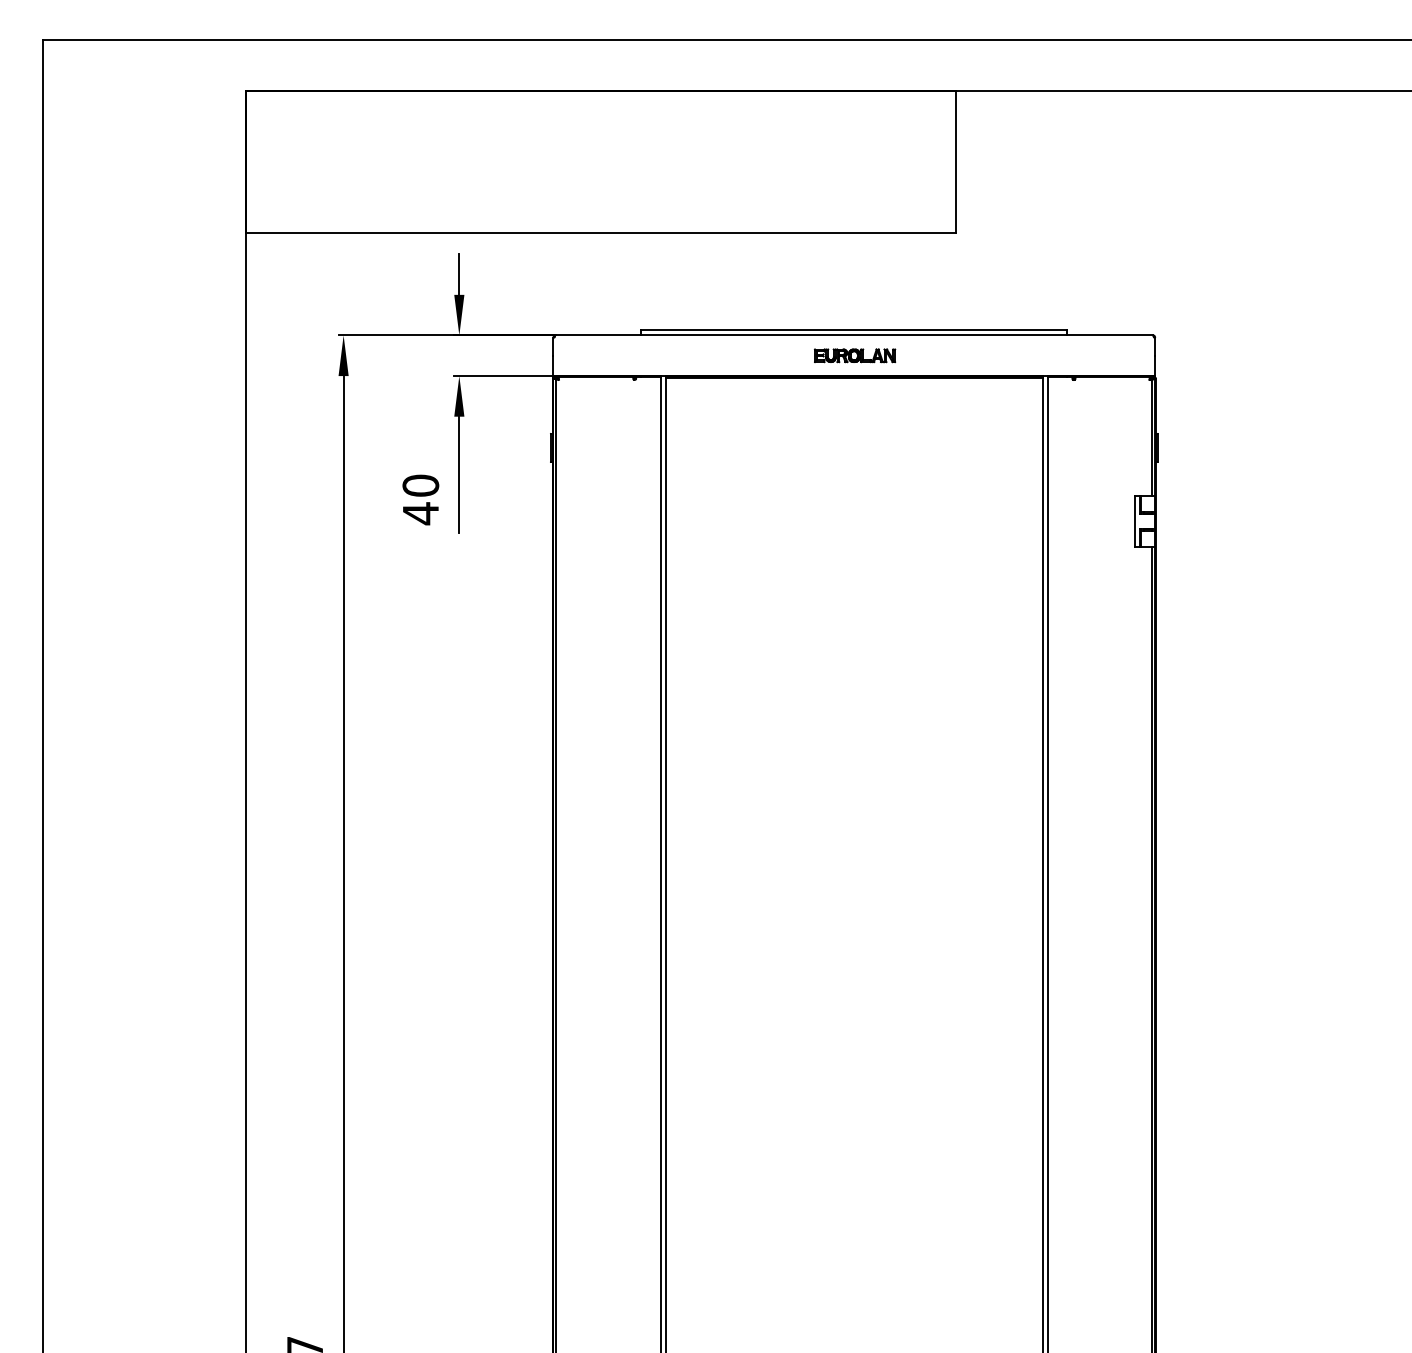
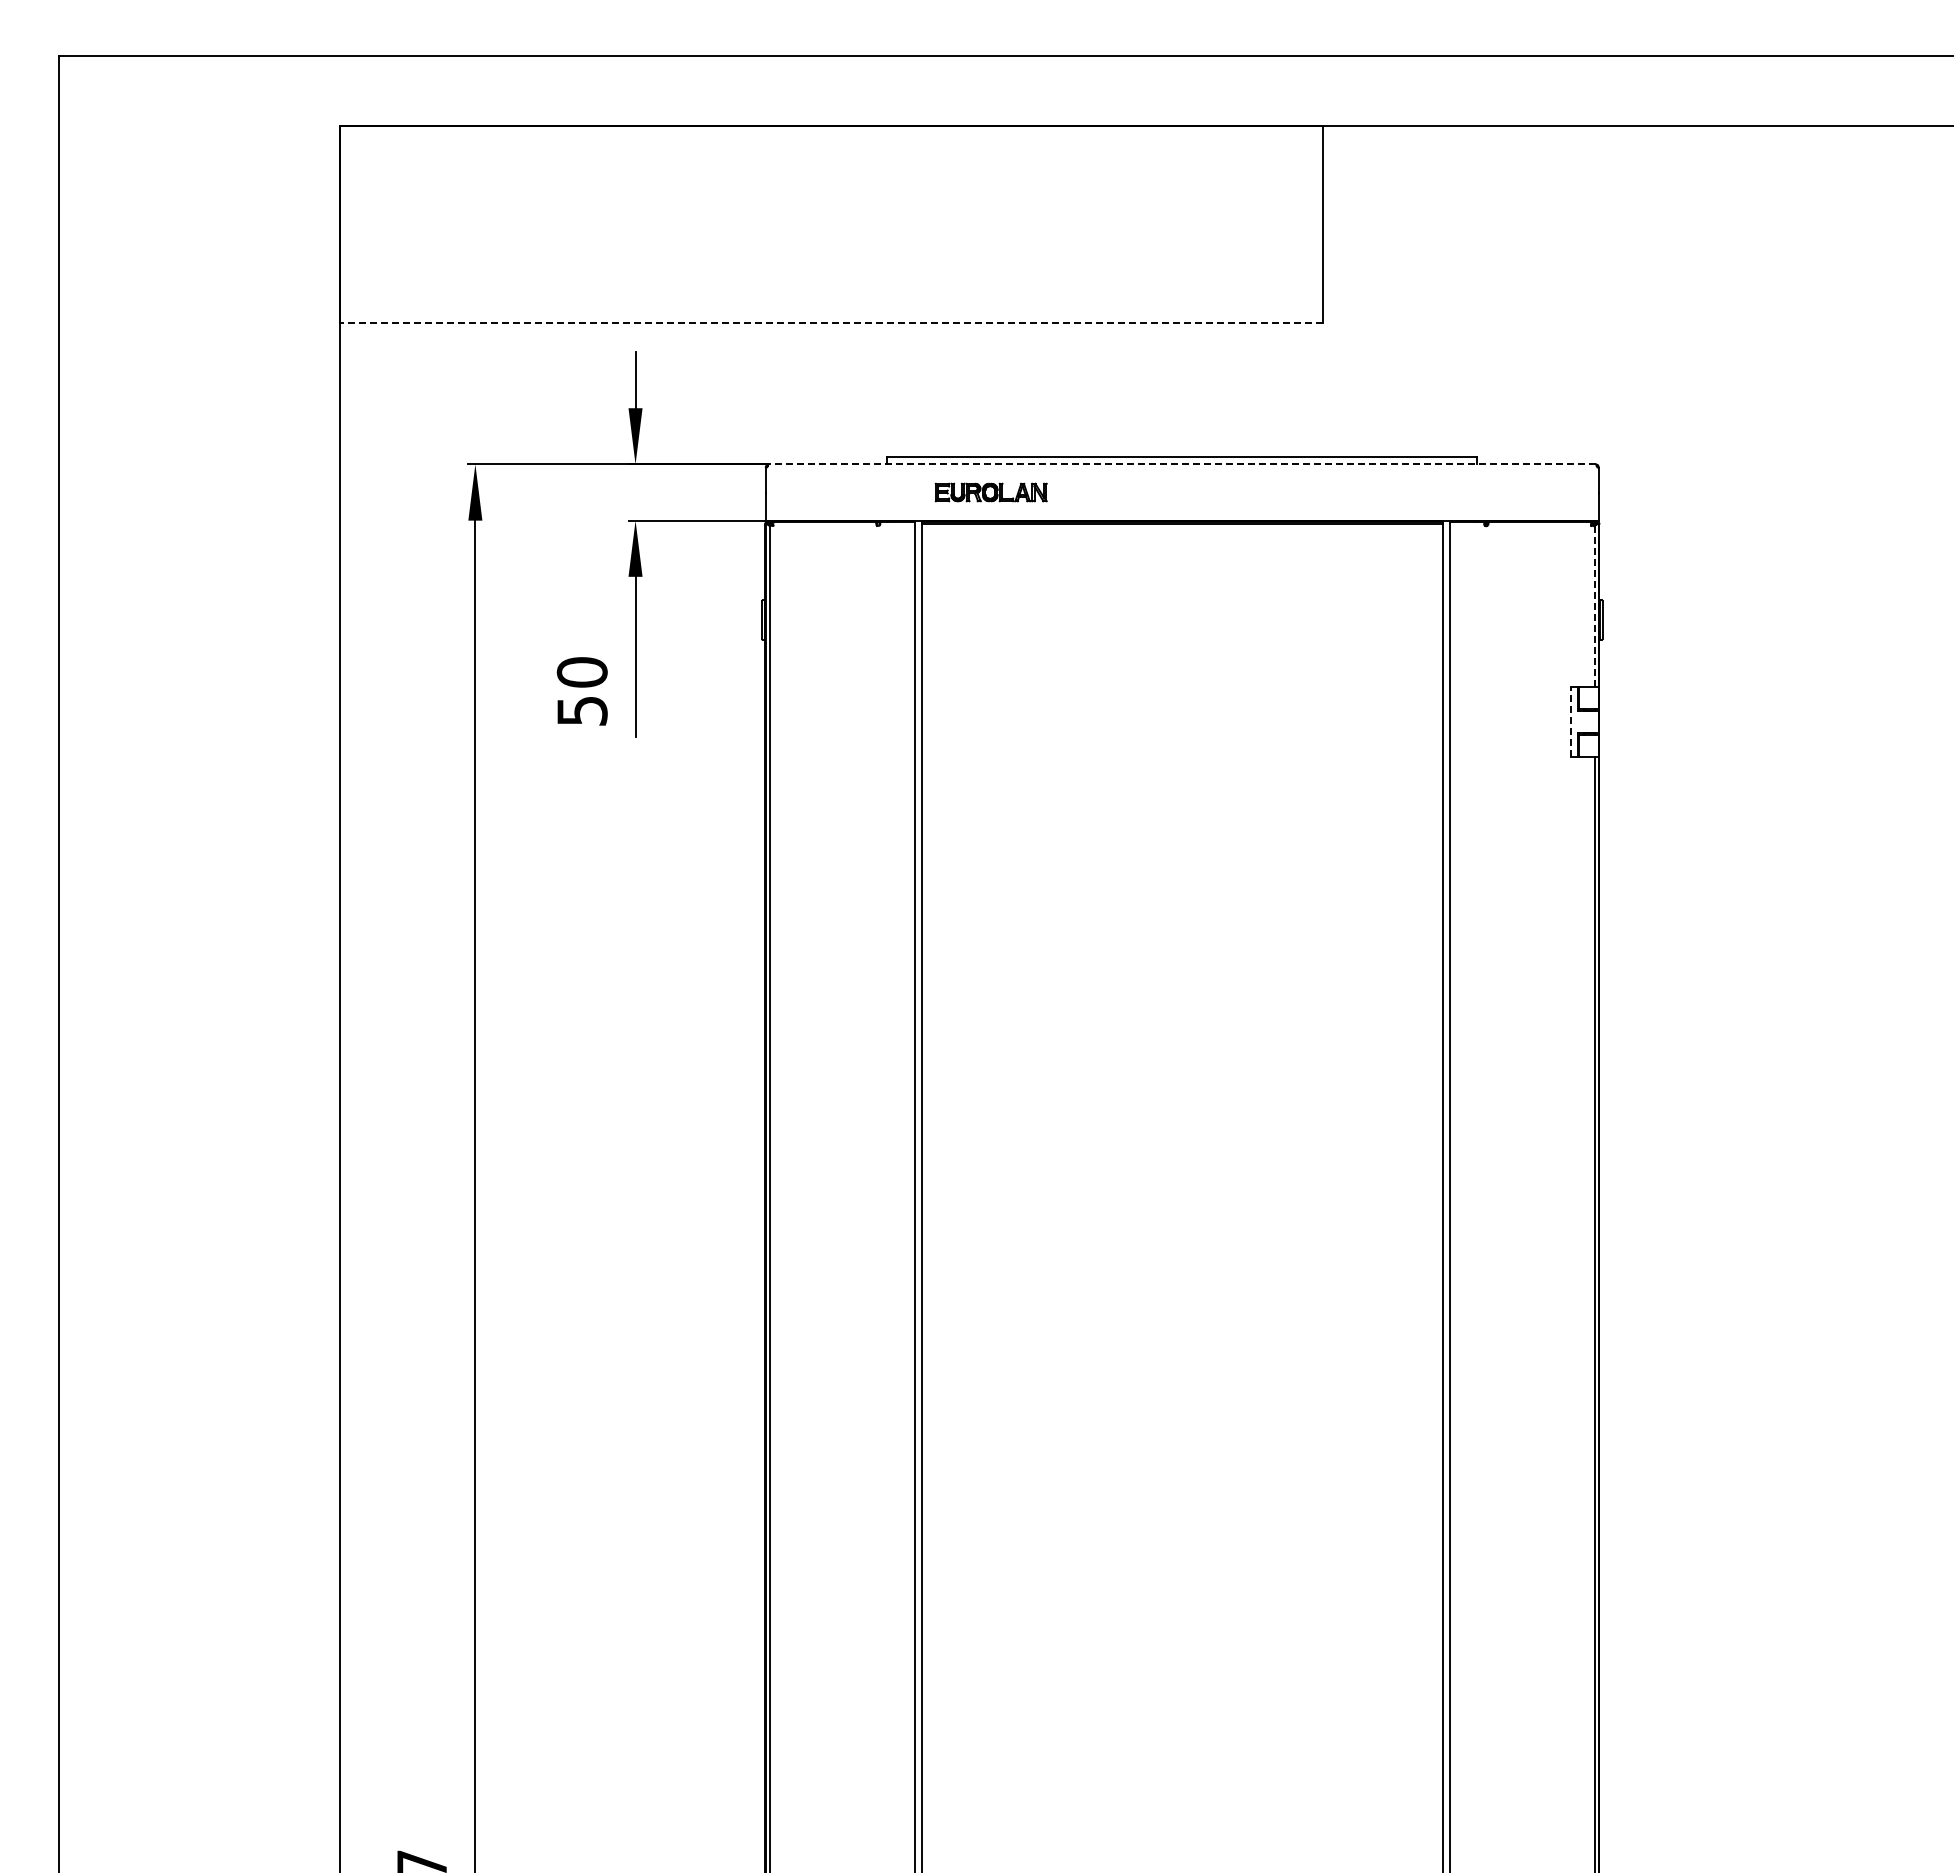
line: (600, 233) -> (831, 323), solid -> dashed
line: (853, 335) -> (1181, 464), solid -> dashed
part: (854, 355) -> (990, 492), moved
line: (1152, 438) -> (1594, 606), solid -> dashed
text: (421, 513) -> (582, 711), 40 -> 50
line: (1134, 521) -> (1570, 721), solid -> dashed

